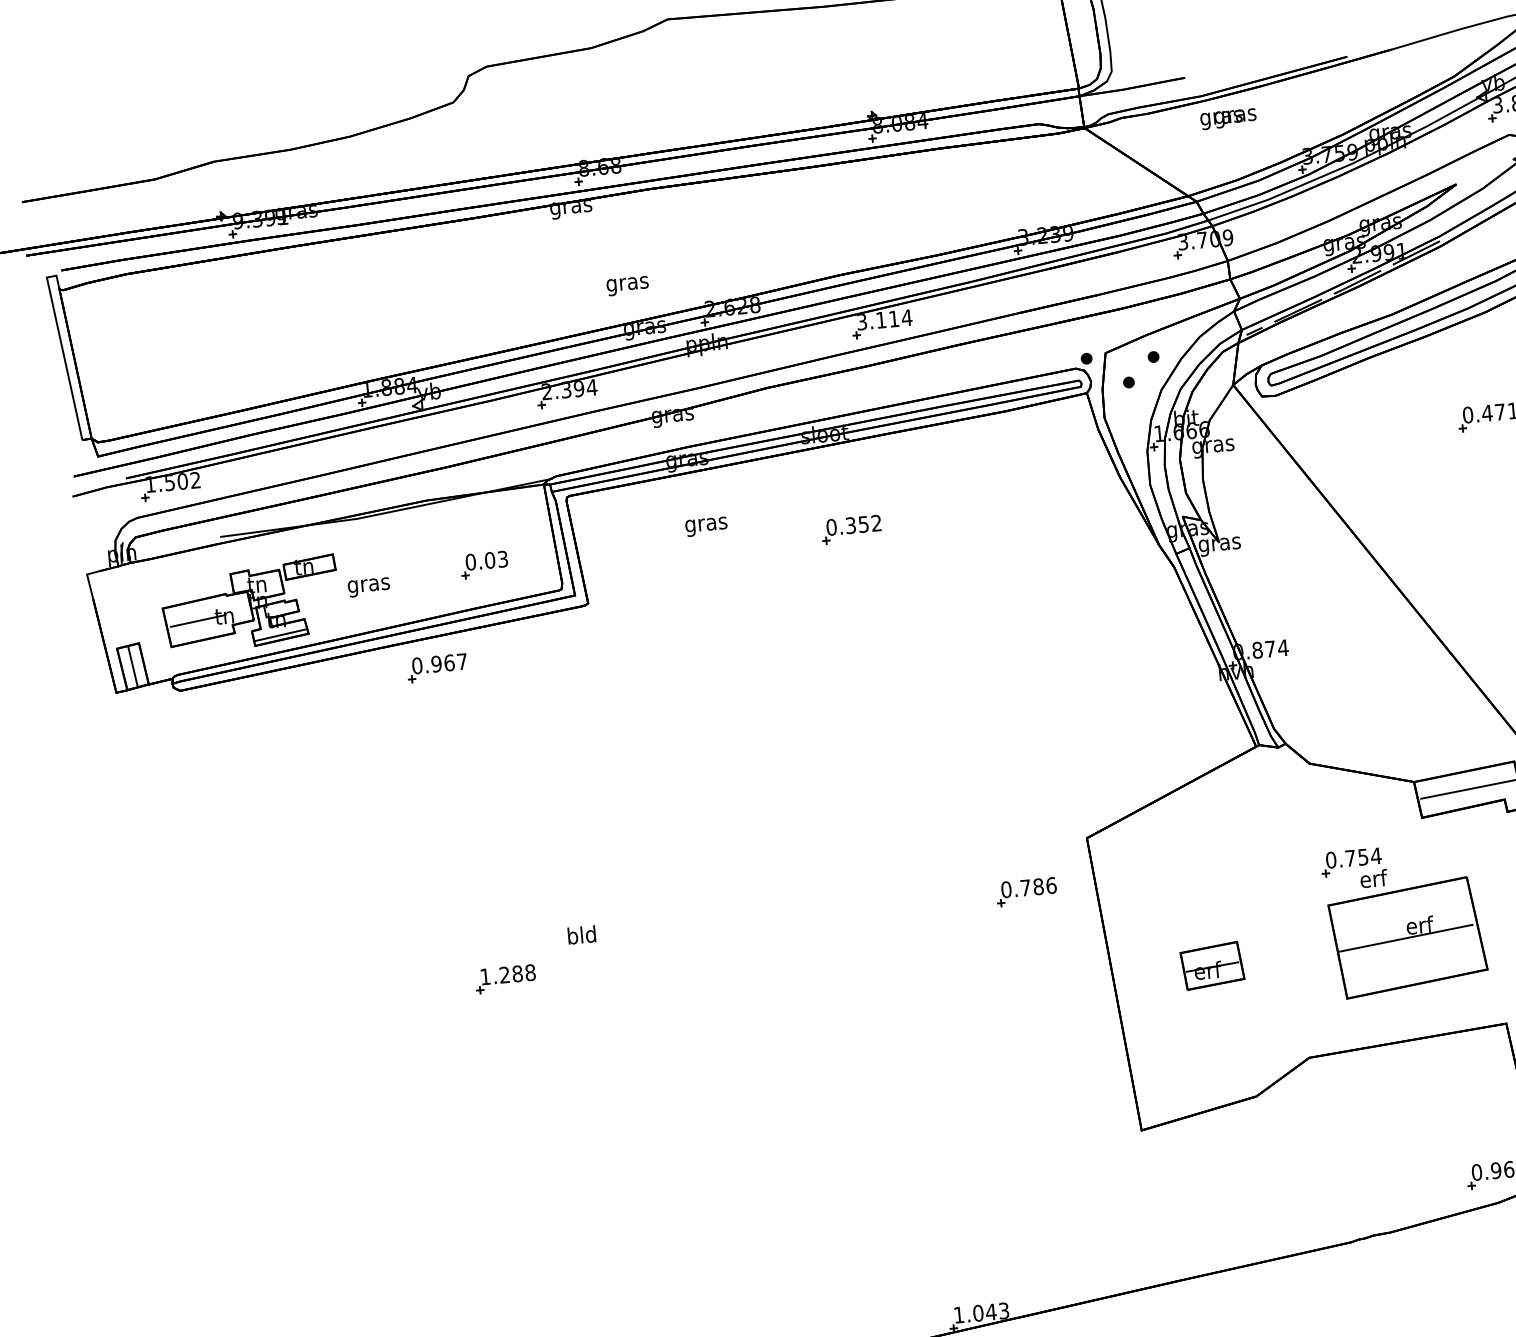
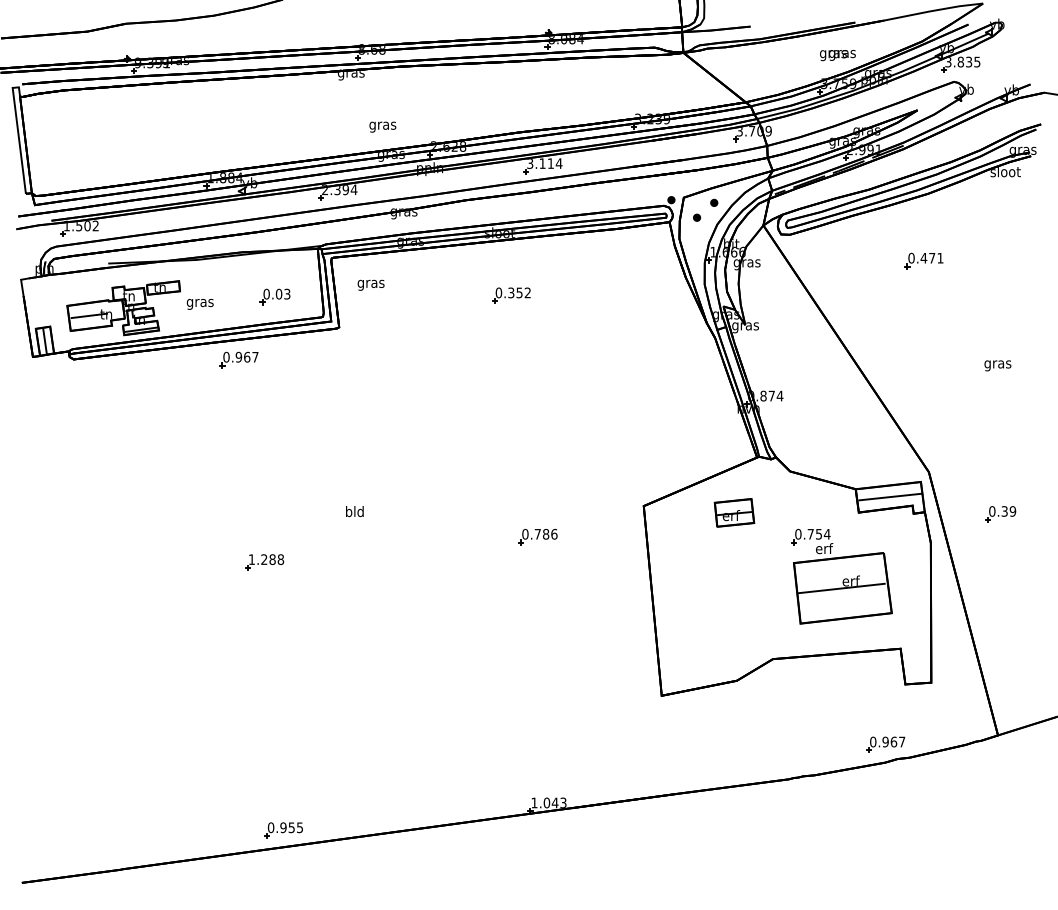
text: (1227, 119) -> (837, 55), moved
text: (705, 525) -> (370, 284), moved
part: (1025, 892) -> (537, 537), moved
text: (581, 934) -> (354, 511), moved
part: (1212, 965) -> (734, 512), moved

